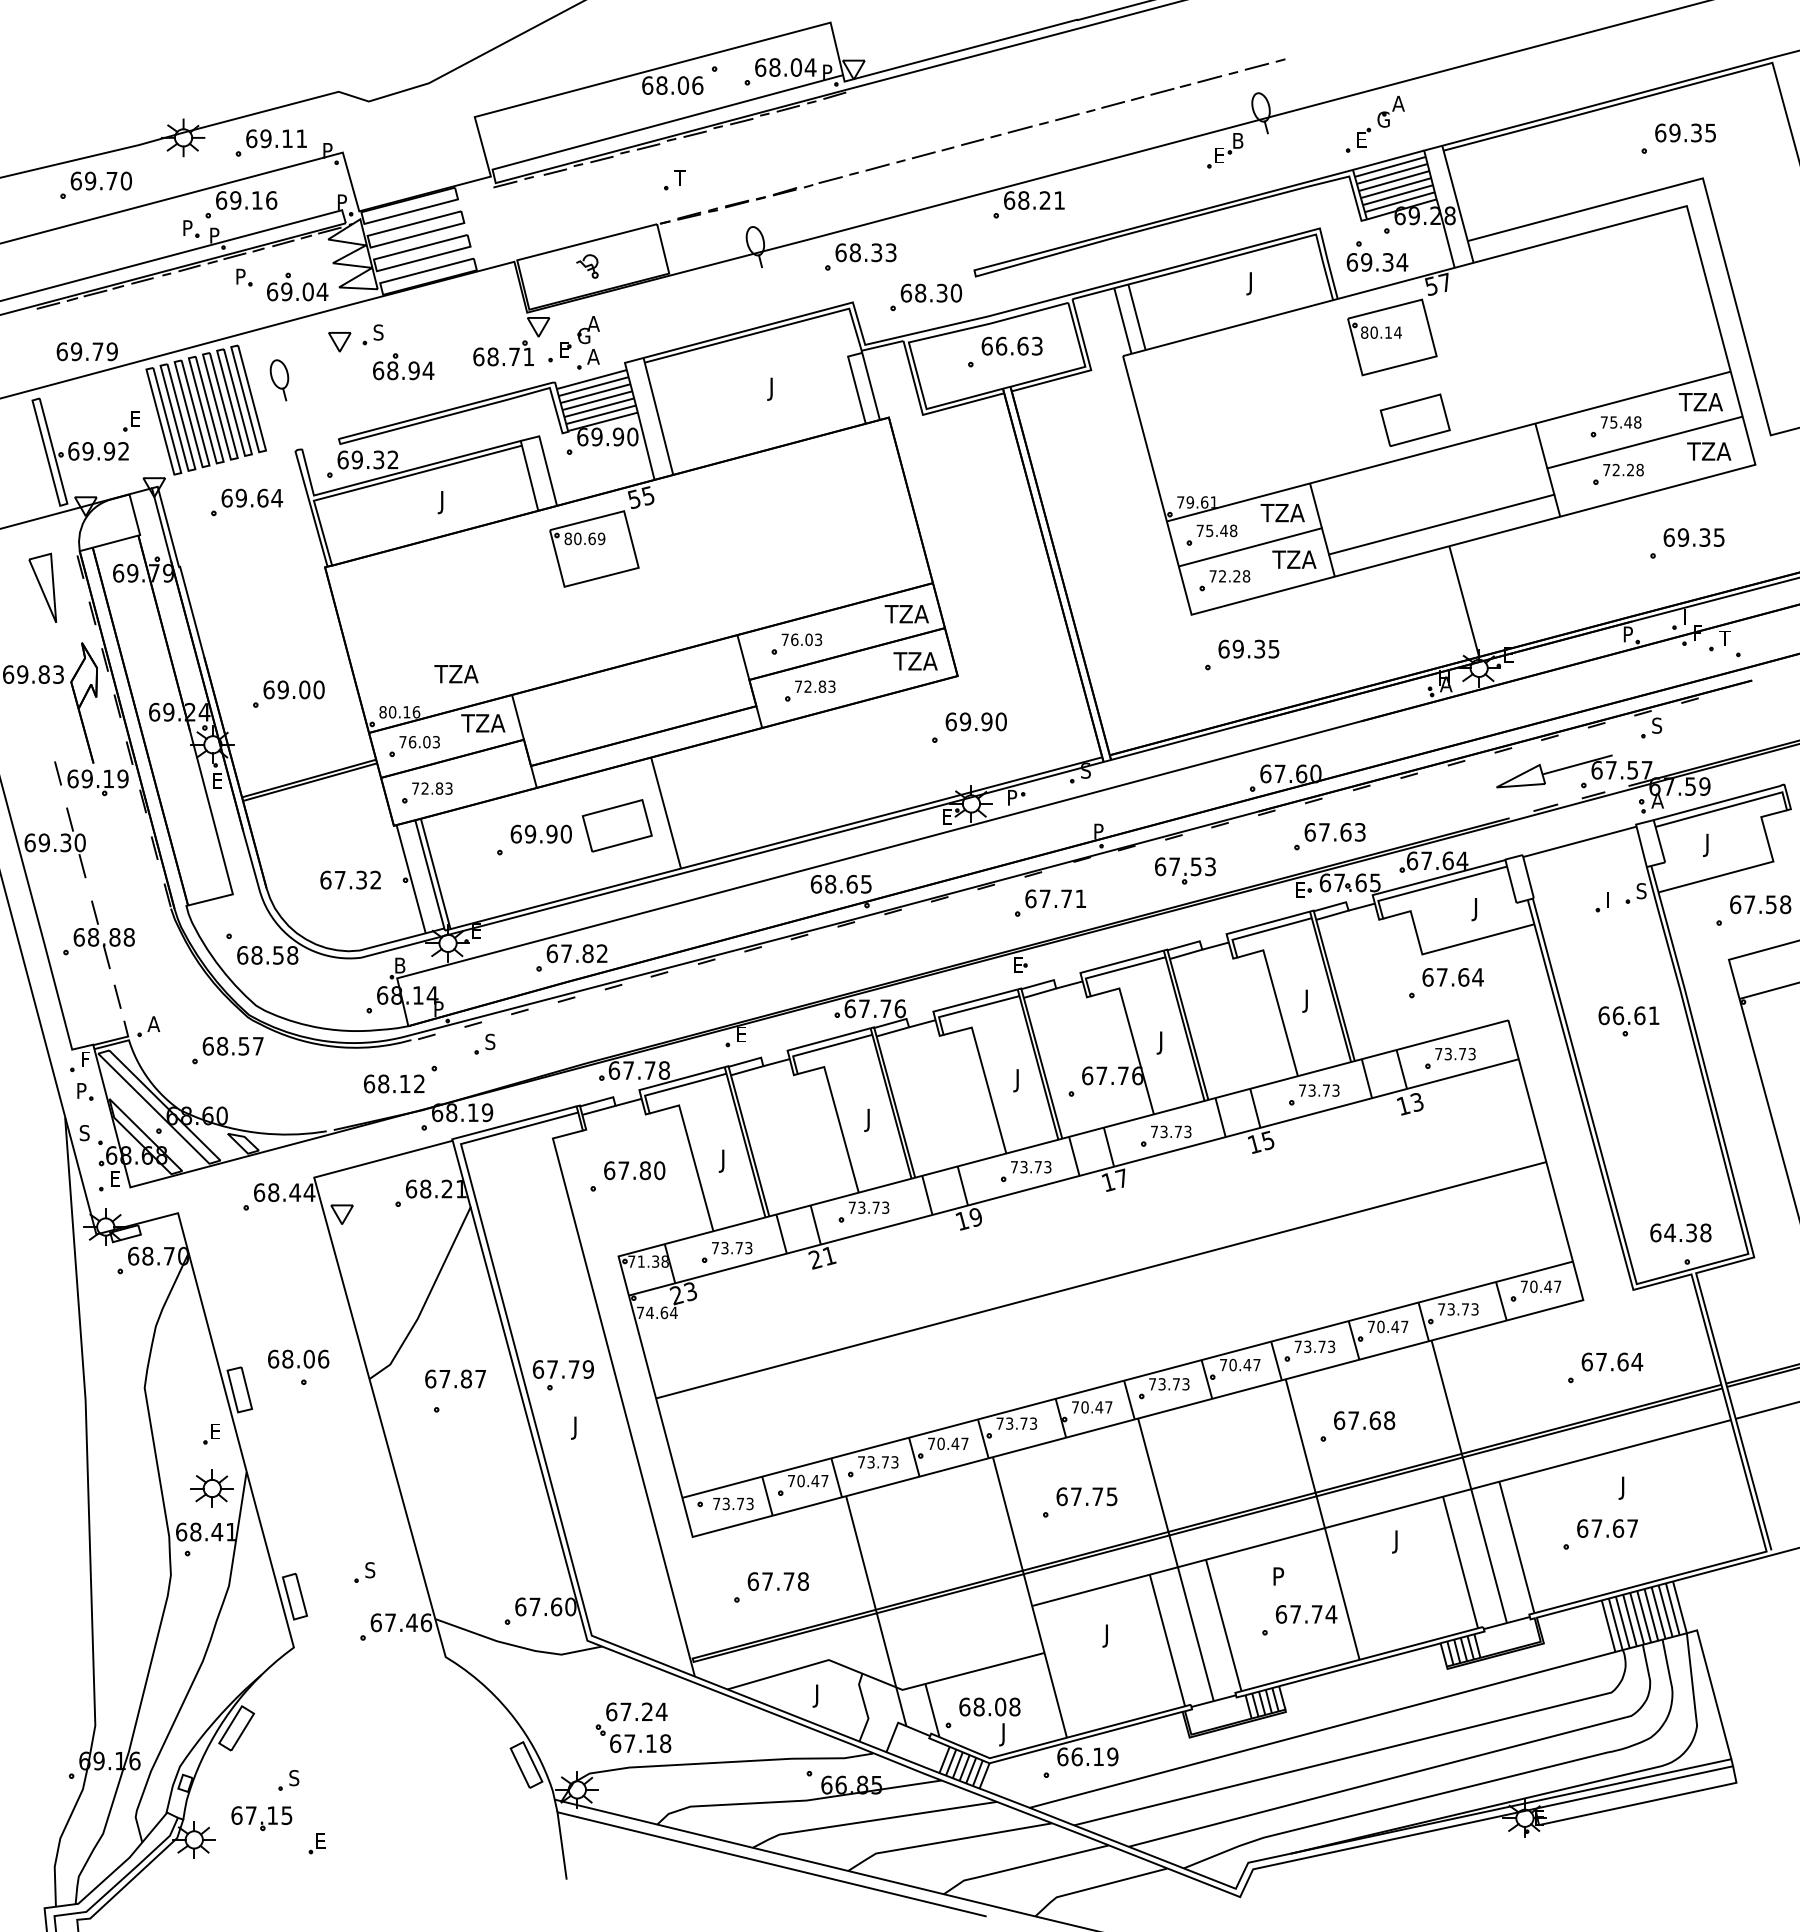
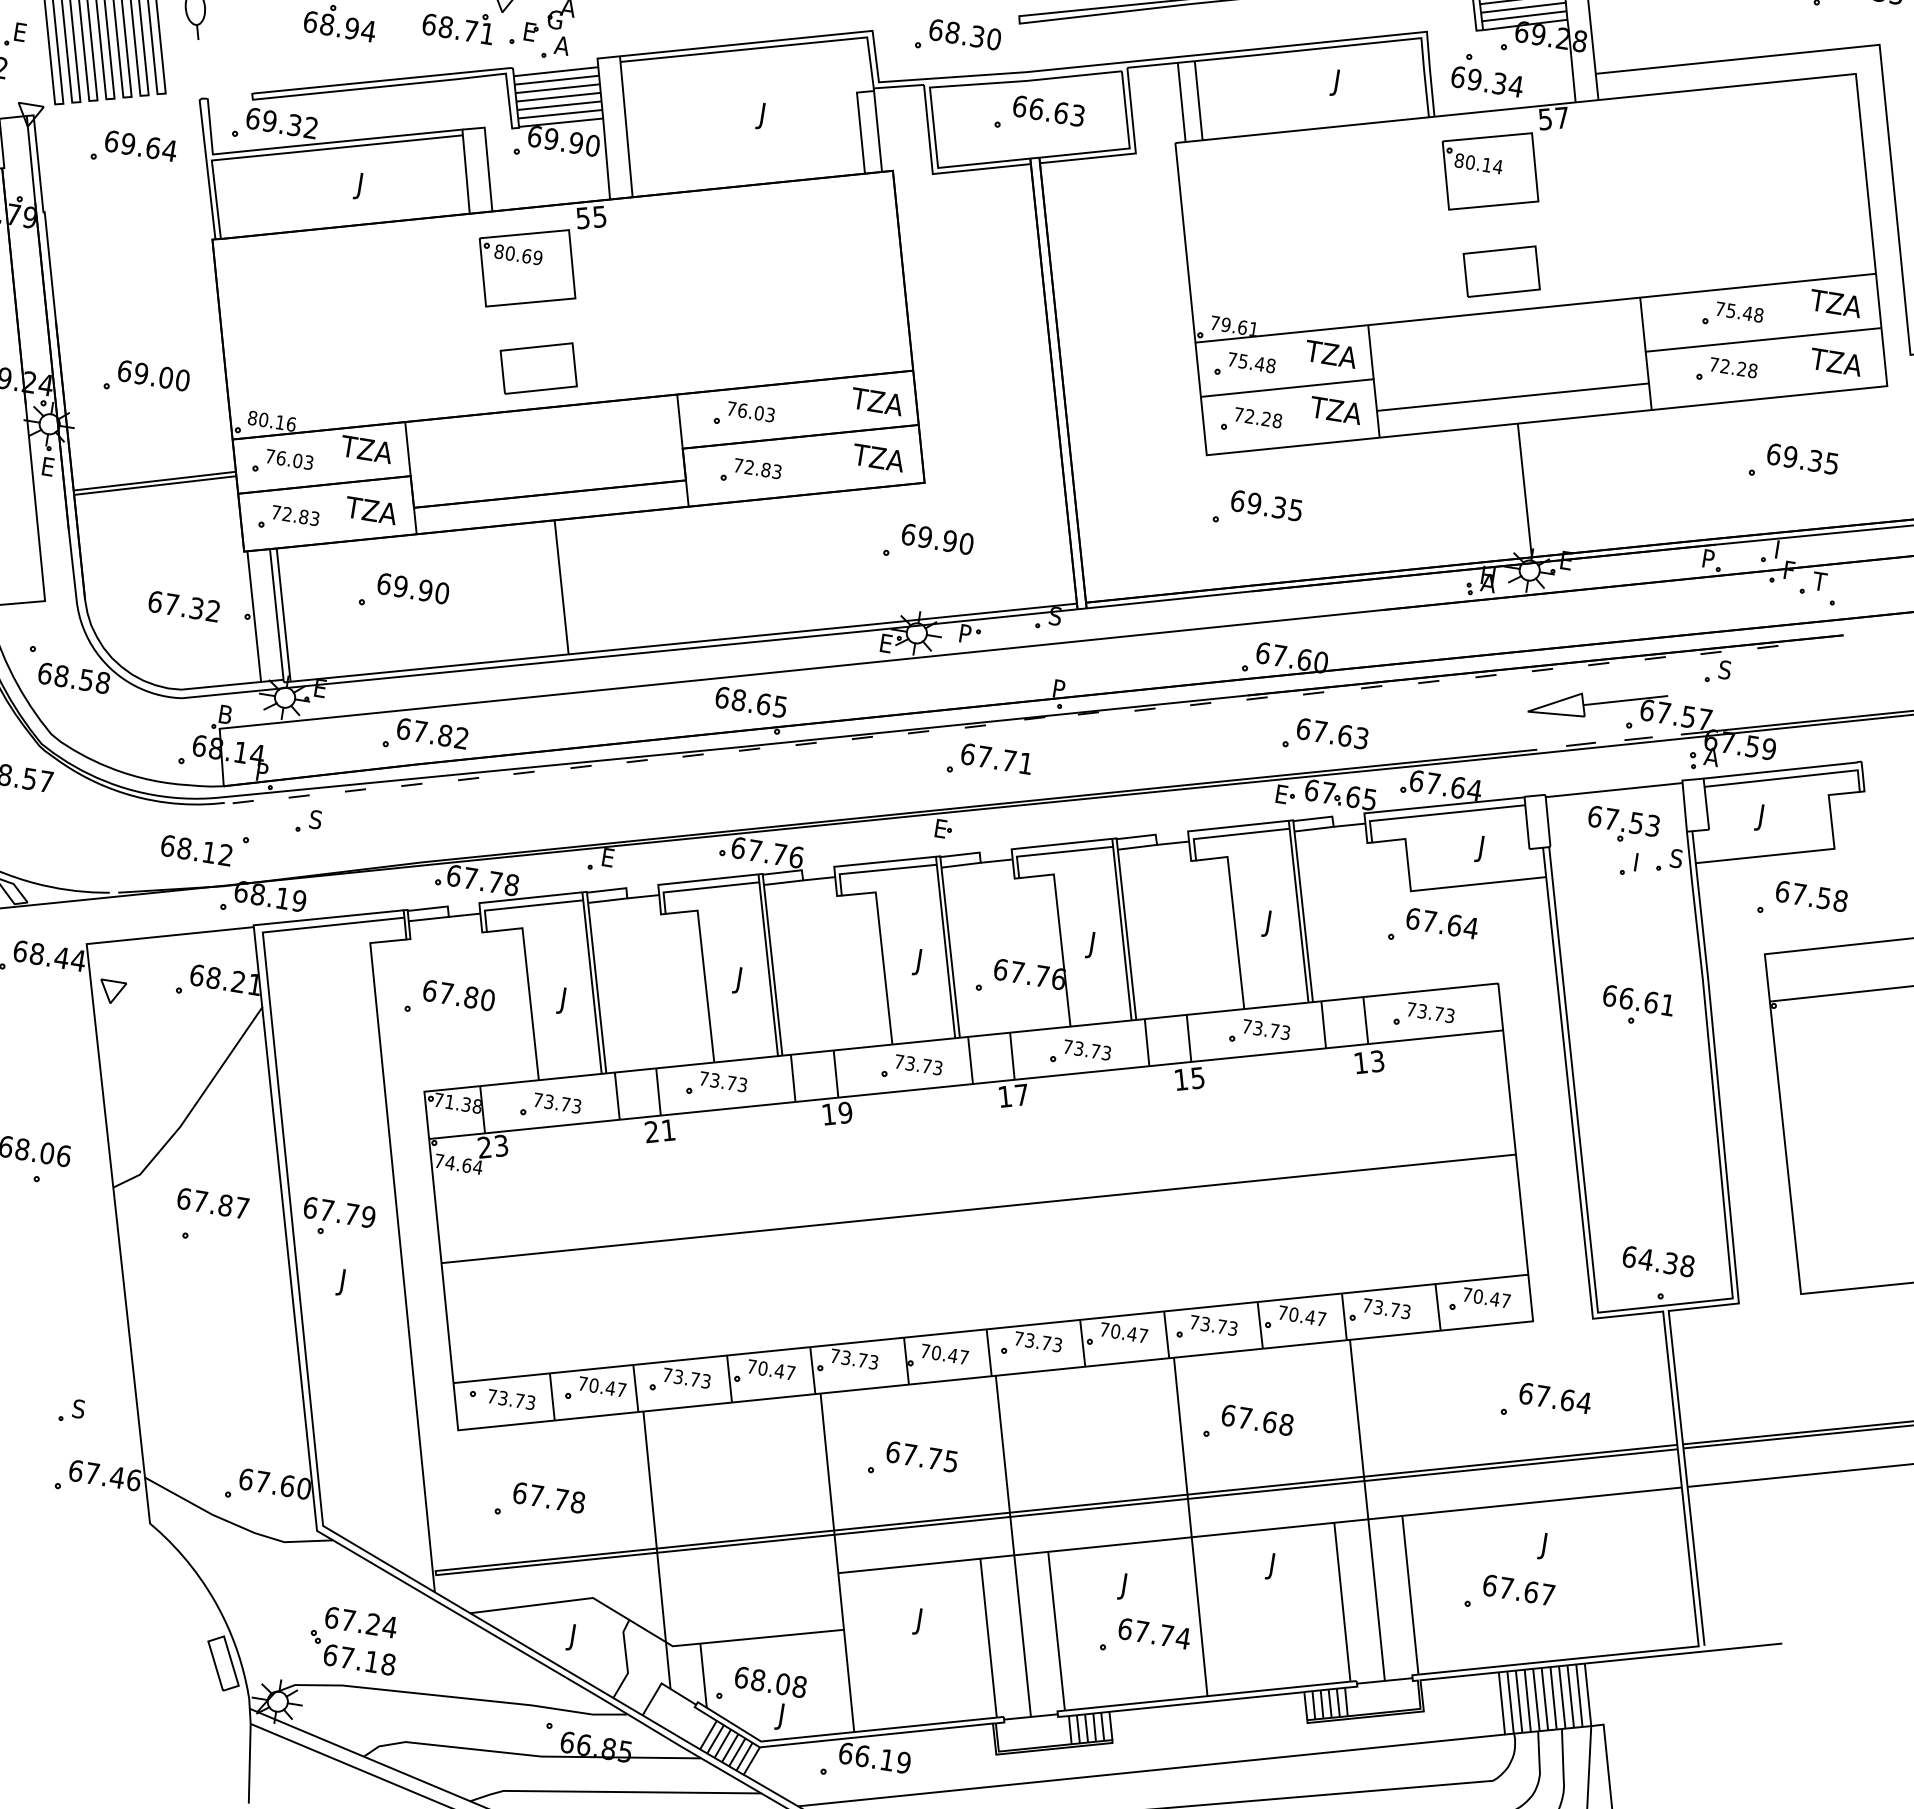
text: (456, 674) -> (371, 511), moved
part: (616, 825) -> (537, 367), moved
part: (1185, 870) -> (1623, 825), moved
text: (1277, 1578) -> (1127, 1586), P -> J

